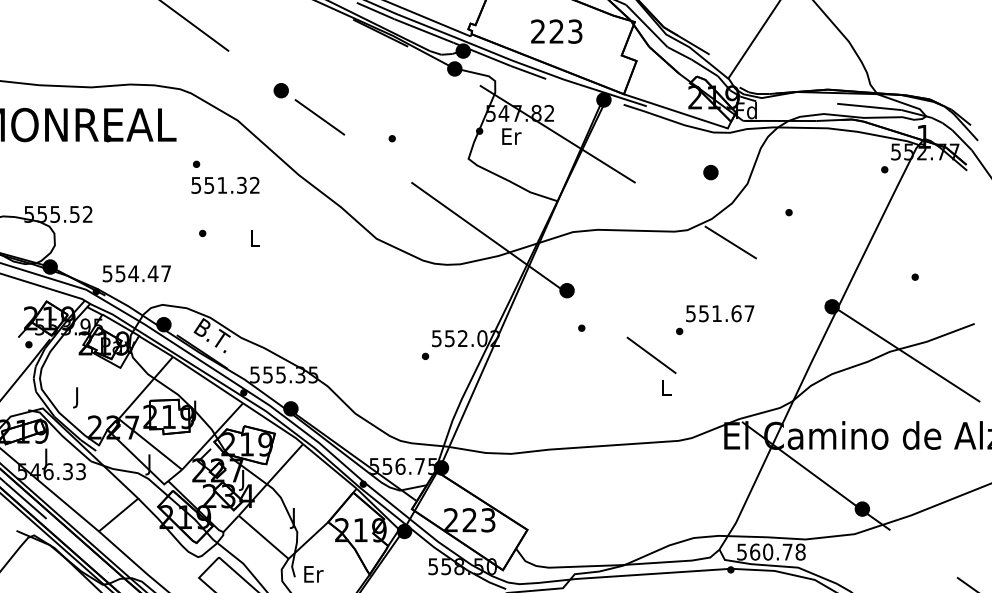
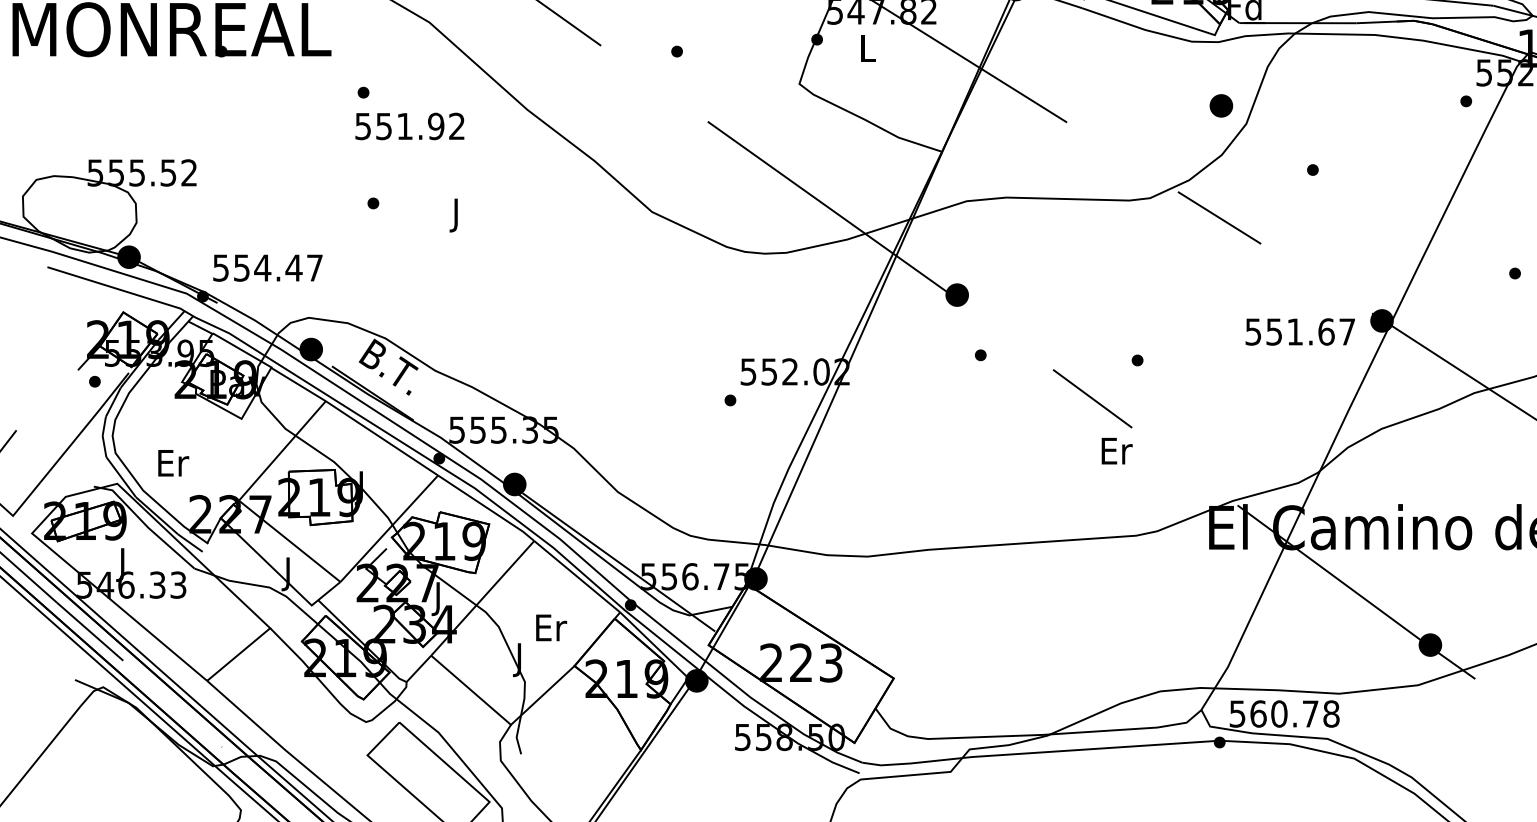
text: (511, 136) -> (868, 48), Er -> L
part: (710, 172) -> (1220, 105), moved
text: (241, 185) -> (435, 126), 551.32 -> 551.92
text: (254, 240) -> (456, 214), L -> J
text: (720, 313) -> (1300, 331), moved
text: (666, 387) -> (1116, 450), L -> Er
text: (77, 397) -> (172, 466), J -> Er
text: (313, 574) -> (550, 628), moved

